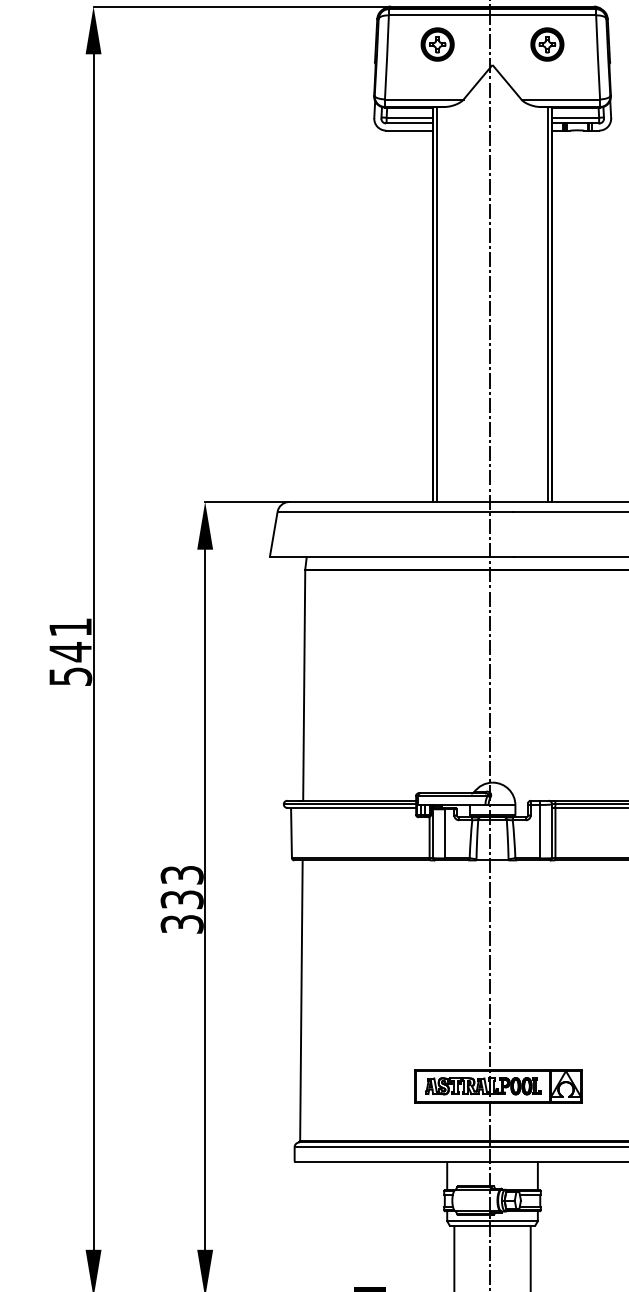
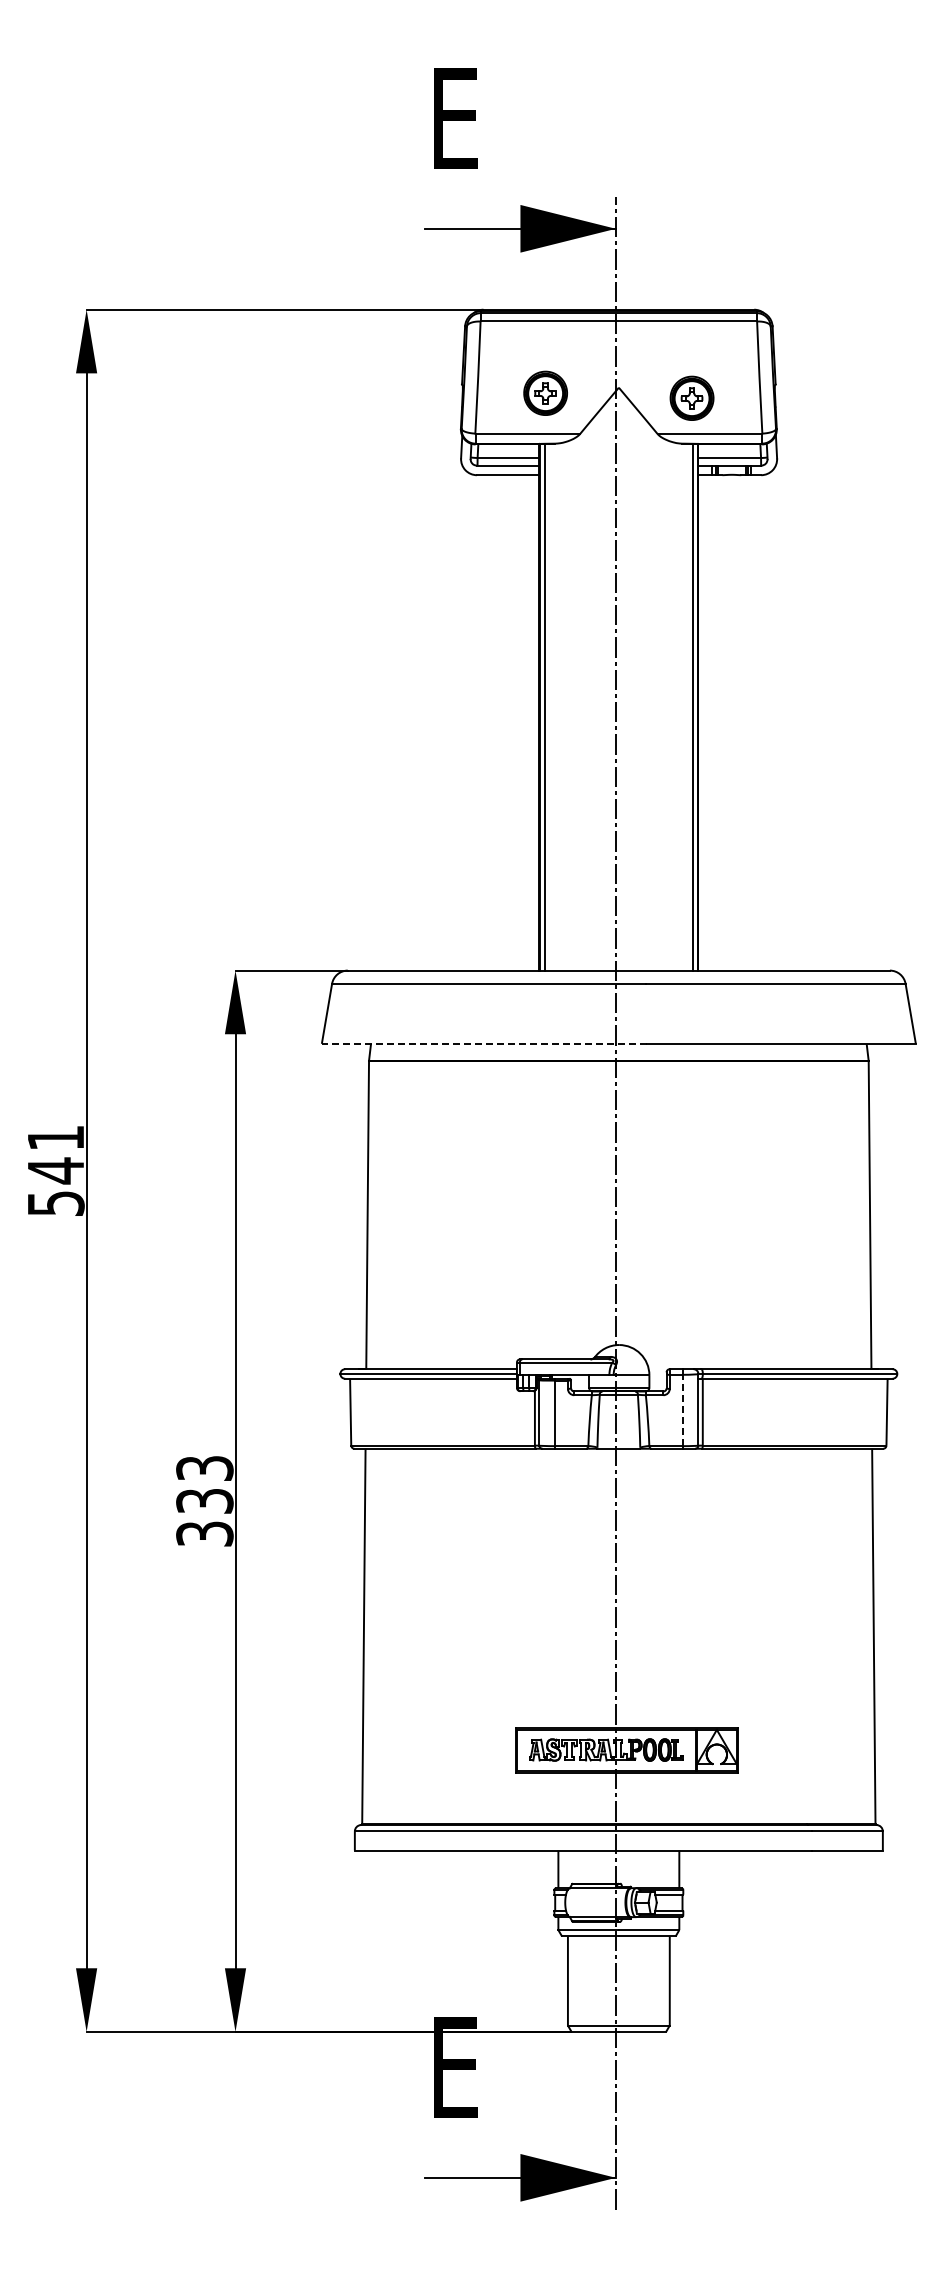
part: (437, 43) -> (545, 392), moved
part: (546, 43) -> (691, 397), moved
line: (391, 556) -> (484, 1043), solid -> dashed
line: (540, 831) -> (682, 1410), solid -> dashed

